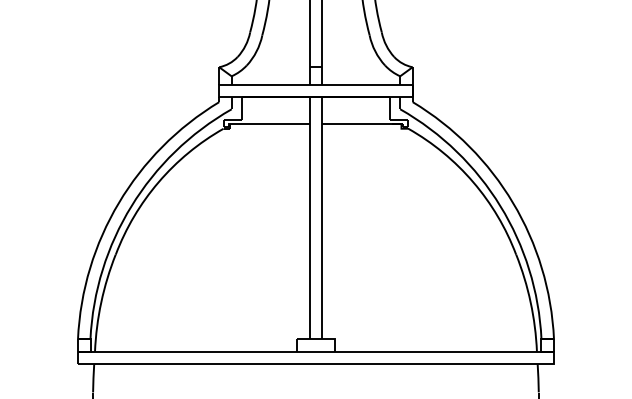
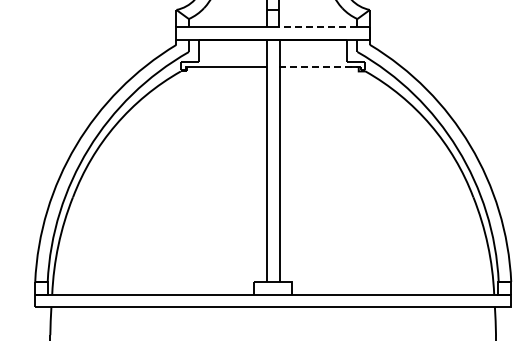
line: (358, 84) -> (315, 27), solid -> dashed
line: (362, 124) -> (319, 67), solid -> dashed

